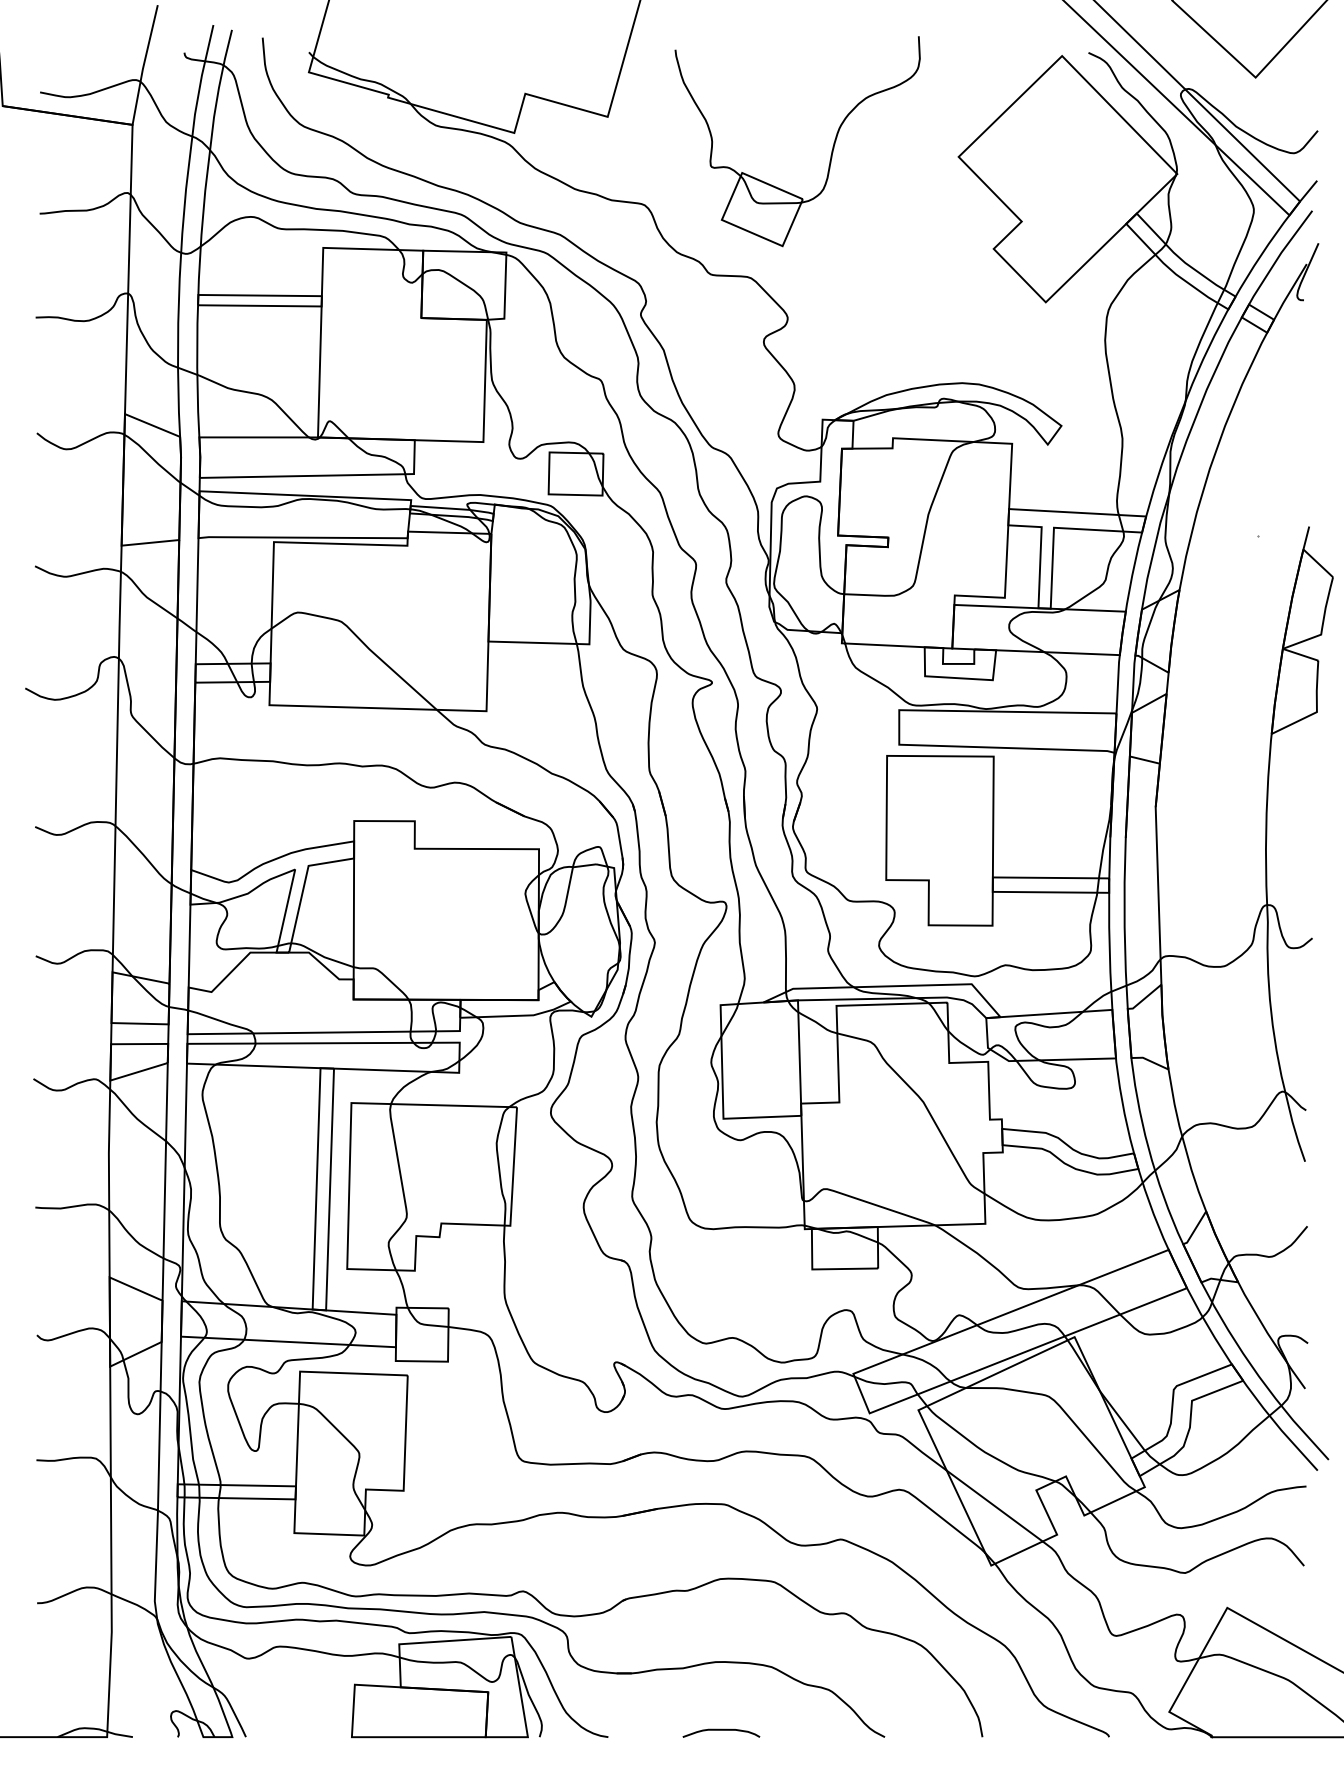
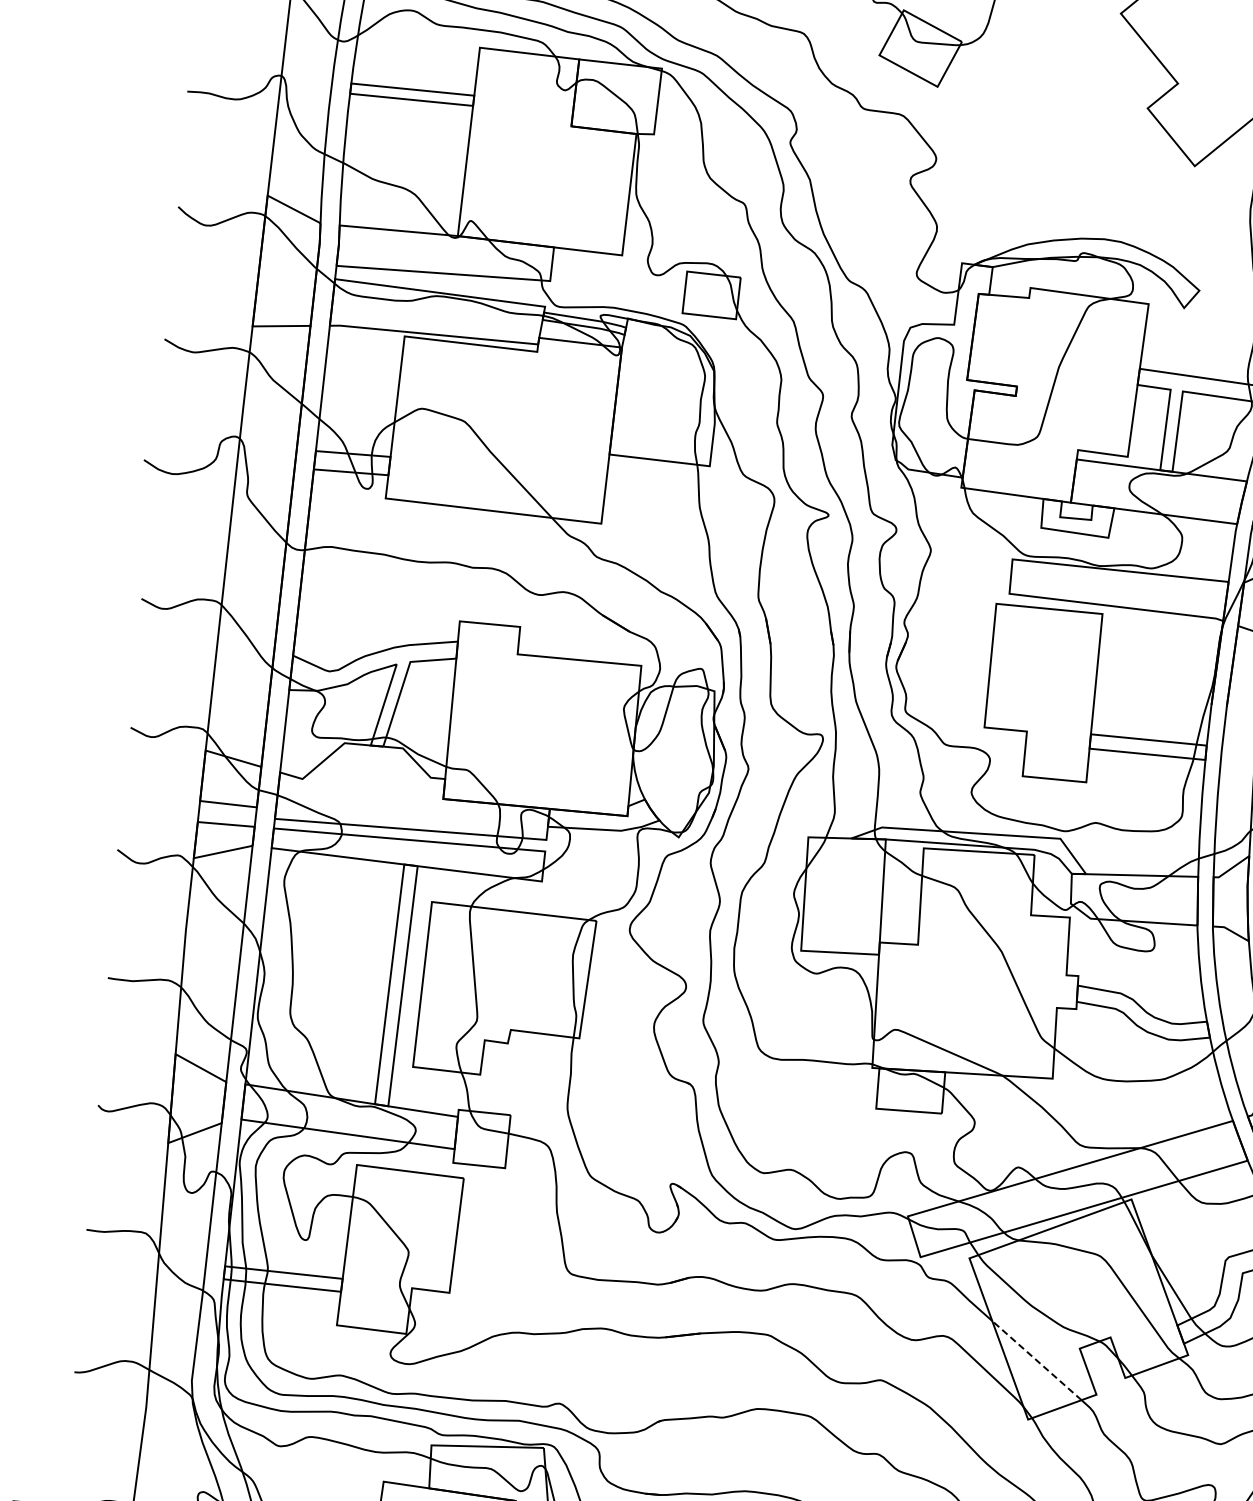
line: (994, 1506) -> (1036, 1361), solid -> dashed

